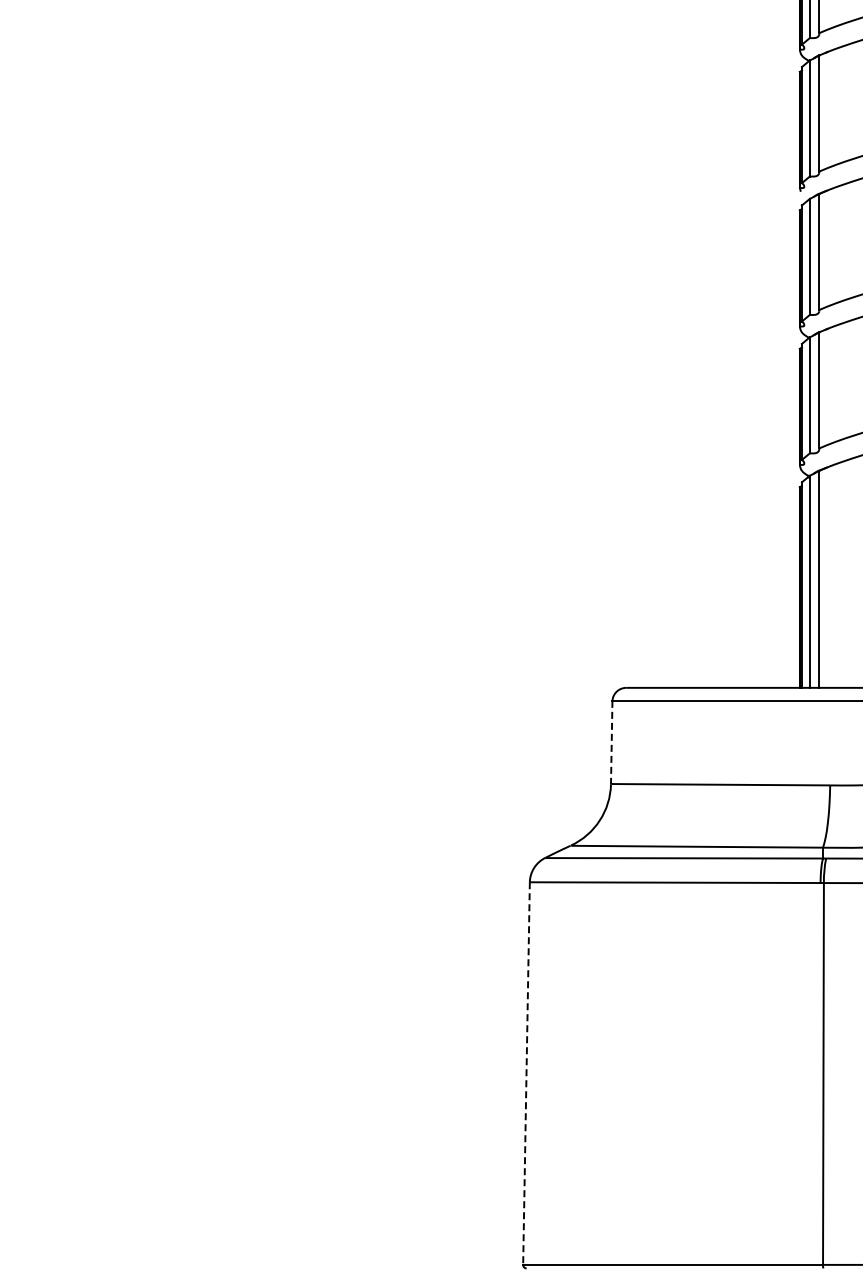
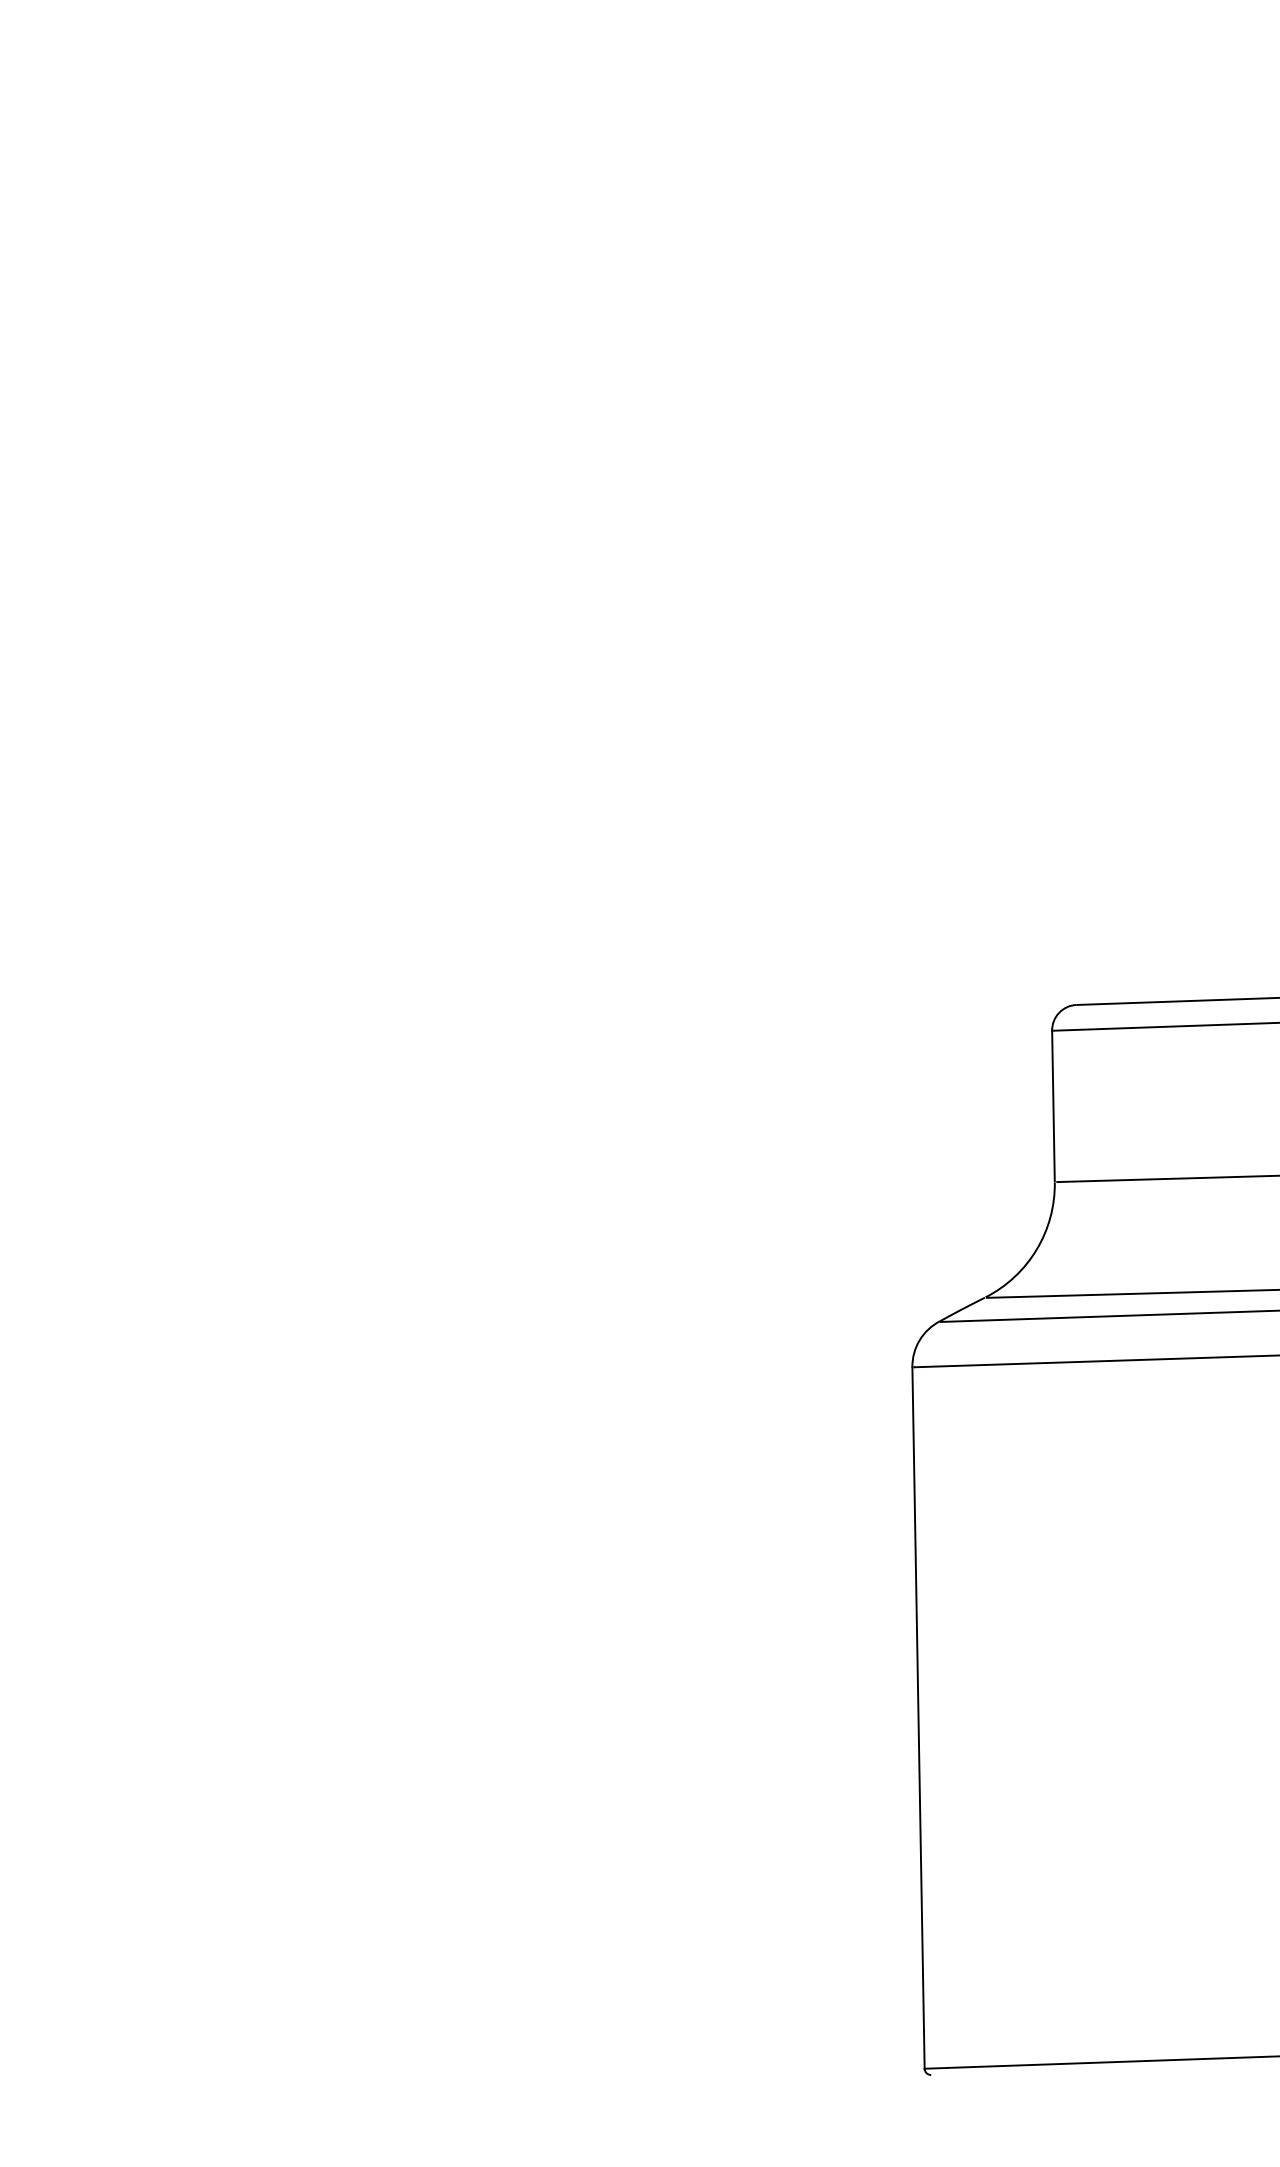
line: (611, 743) -> (1053, 1107), dashed -> solid
line: (526, 1074) -> (918, 1719), dashed -> solid

